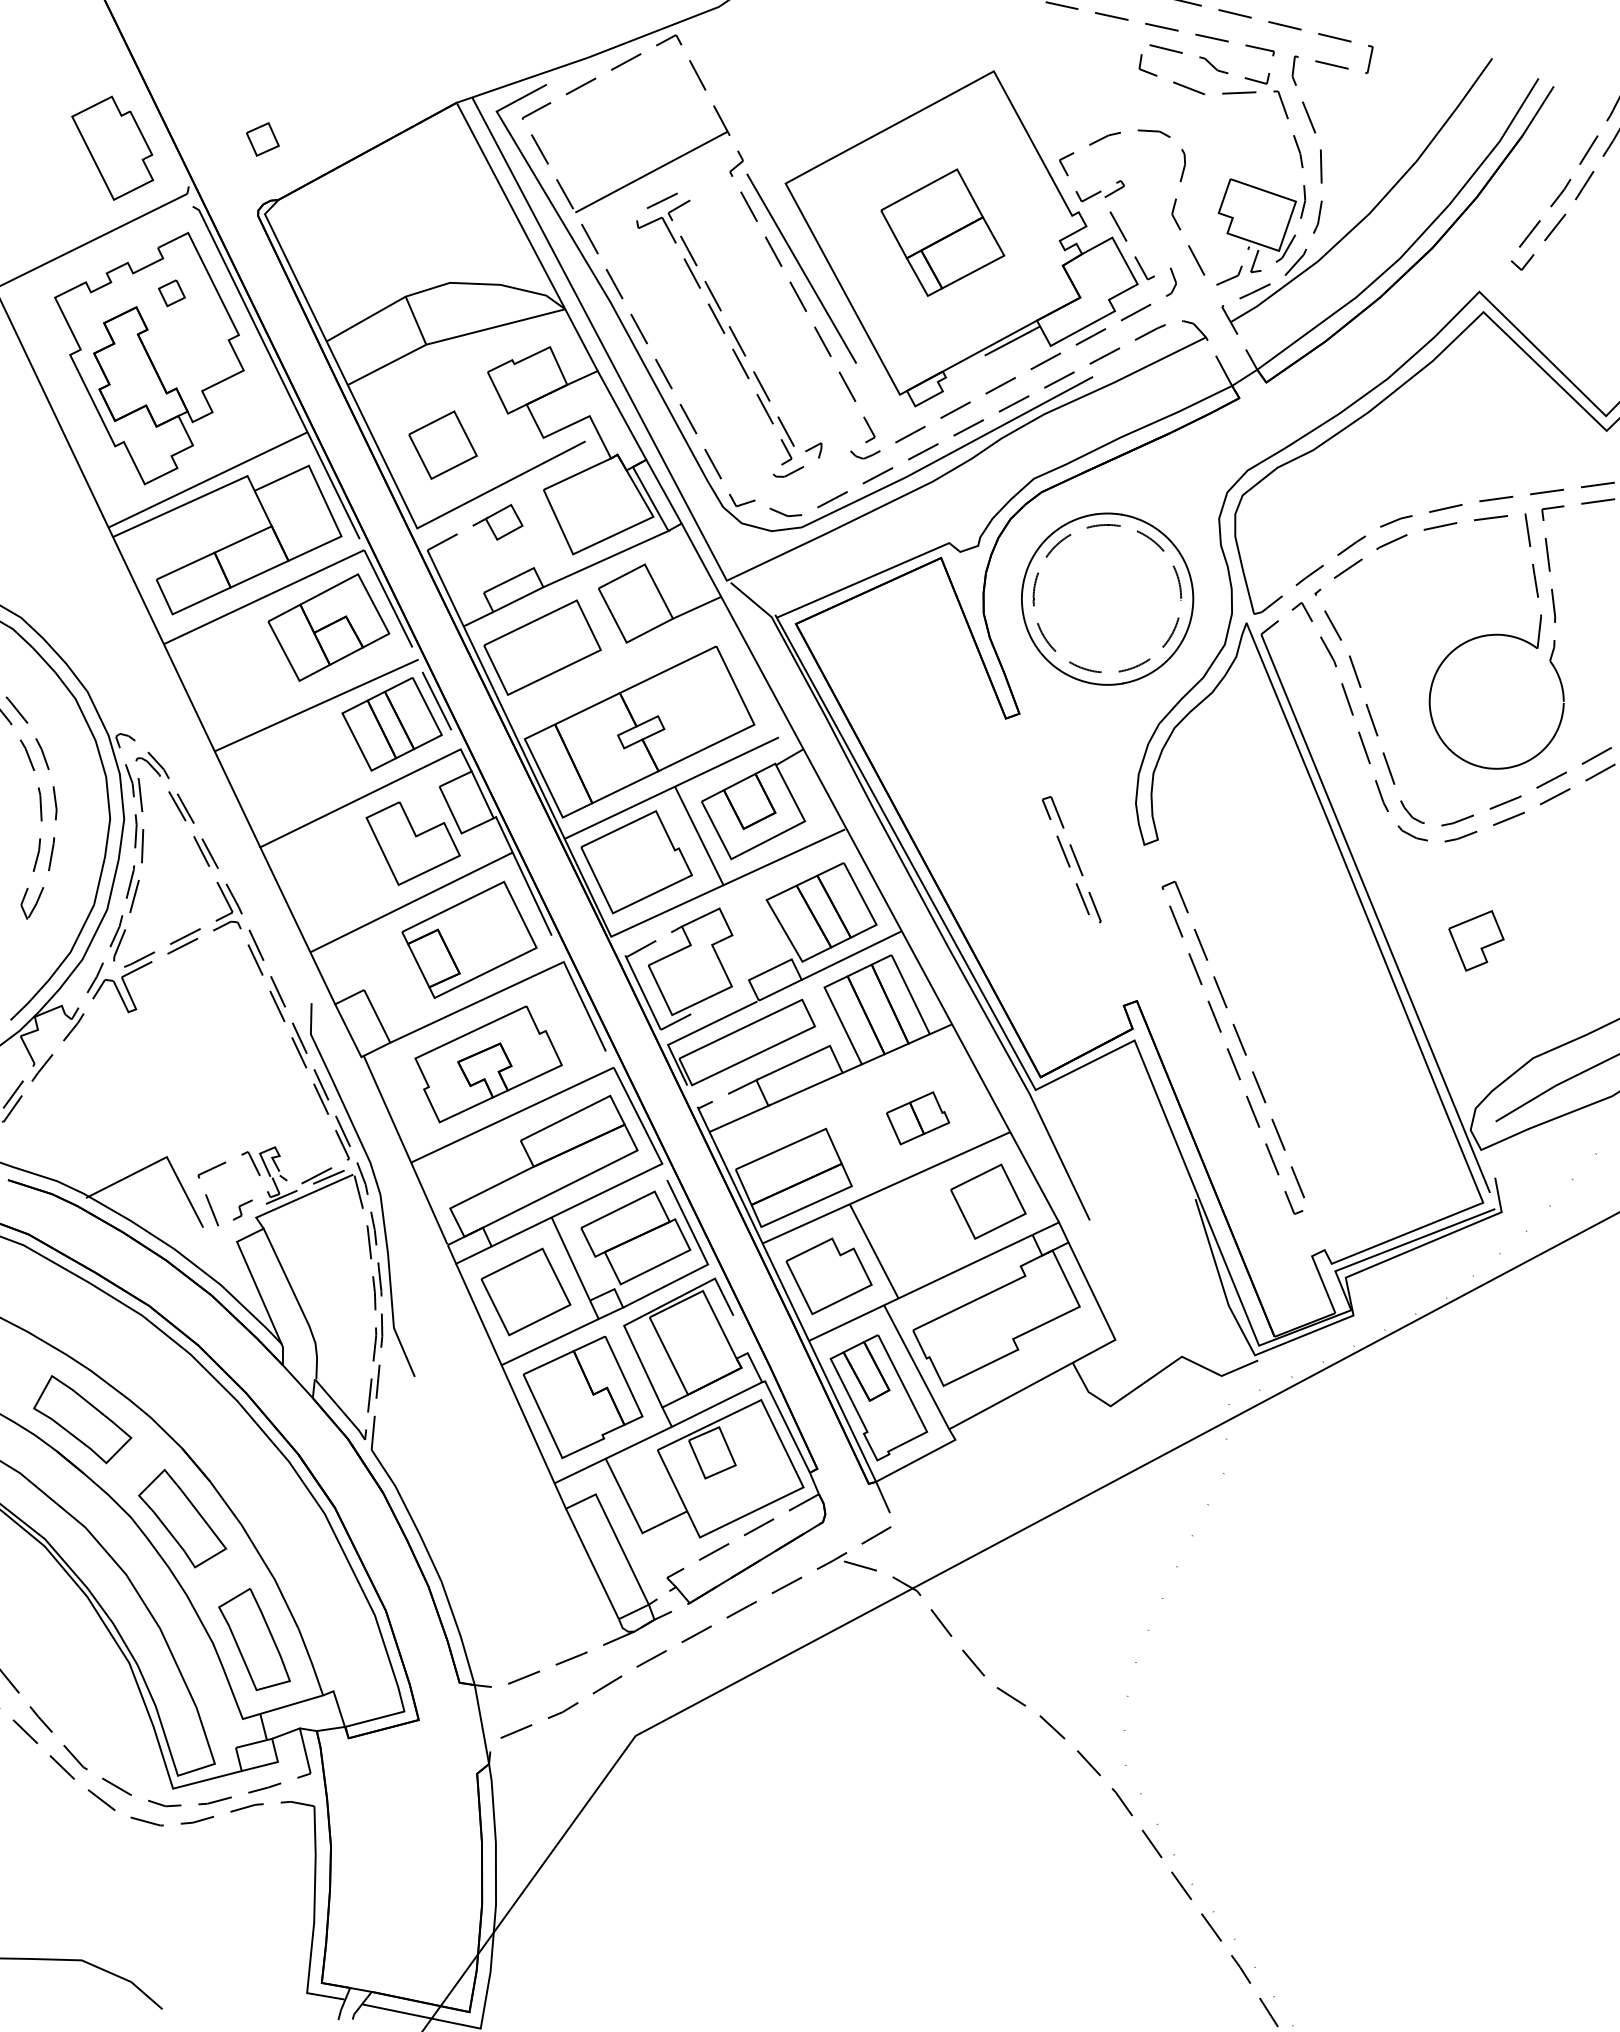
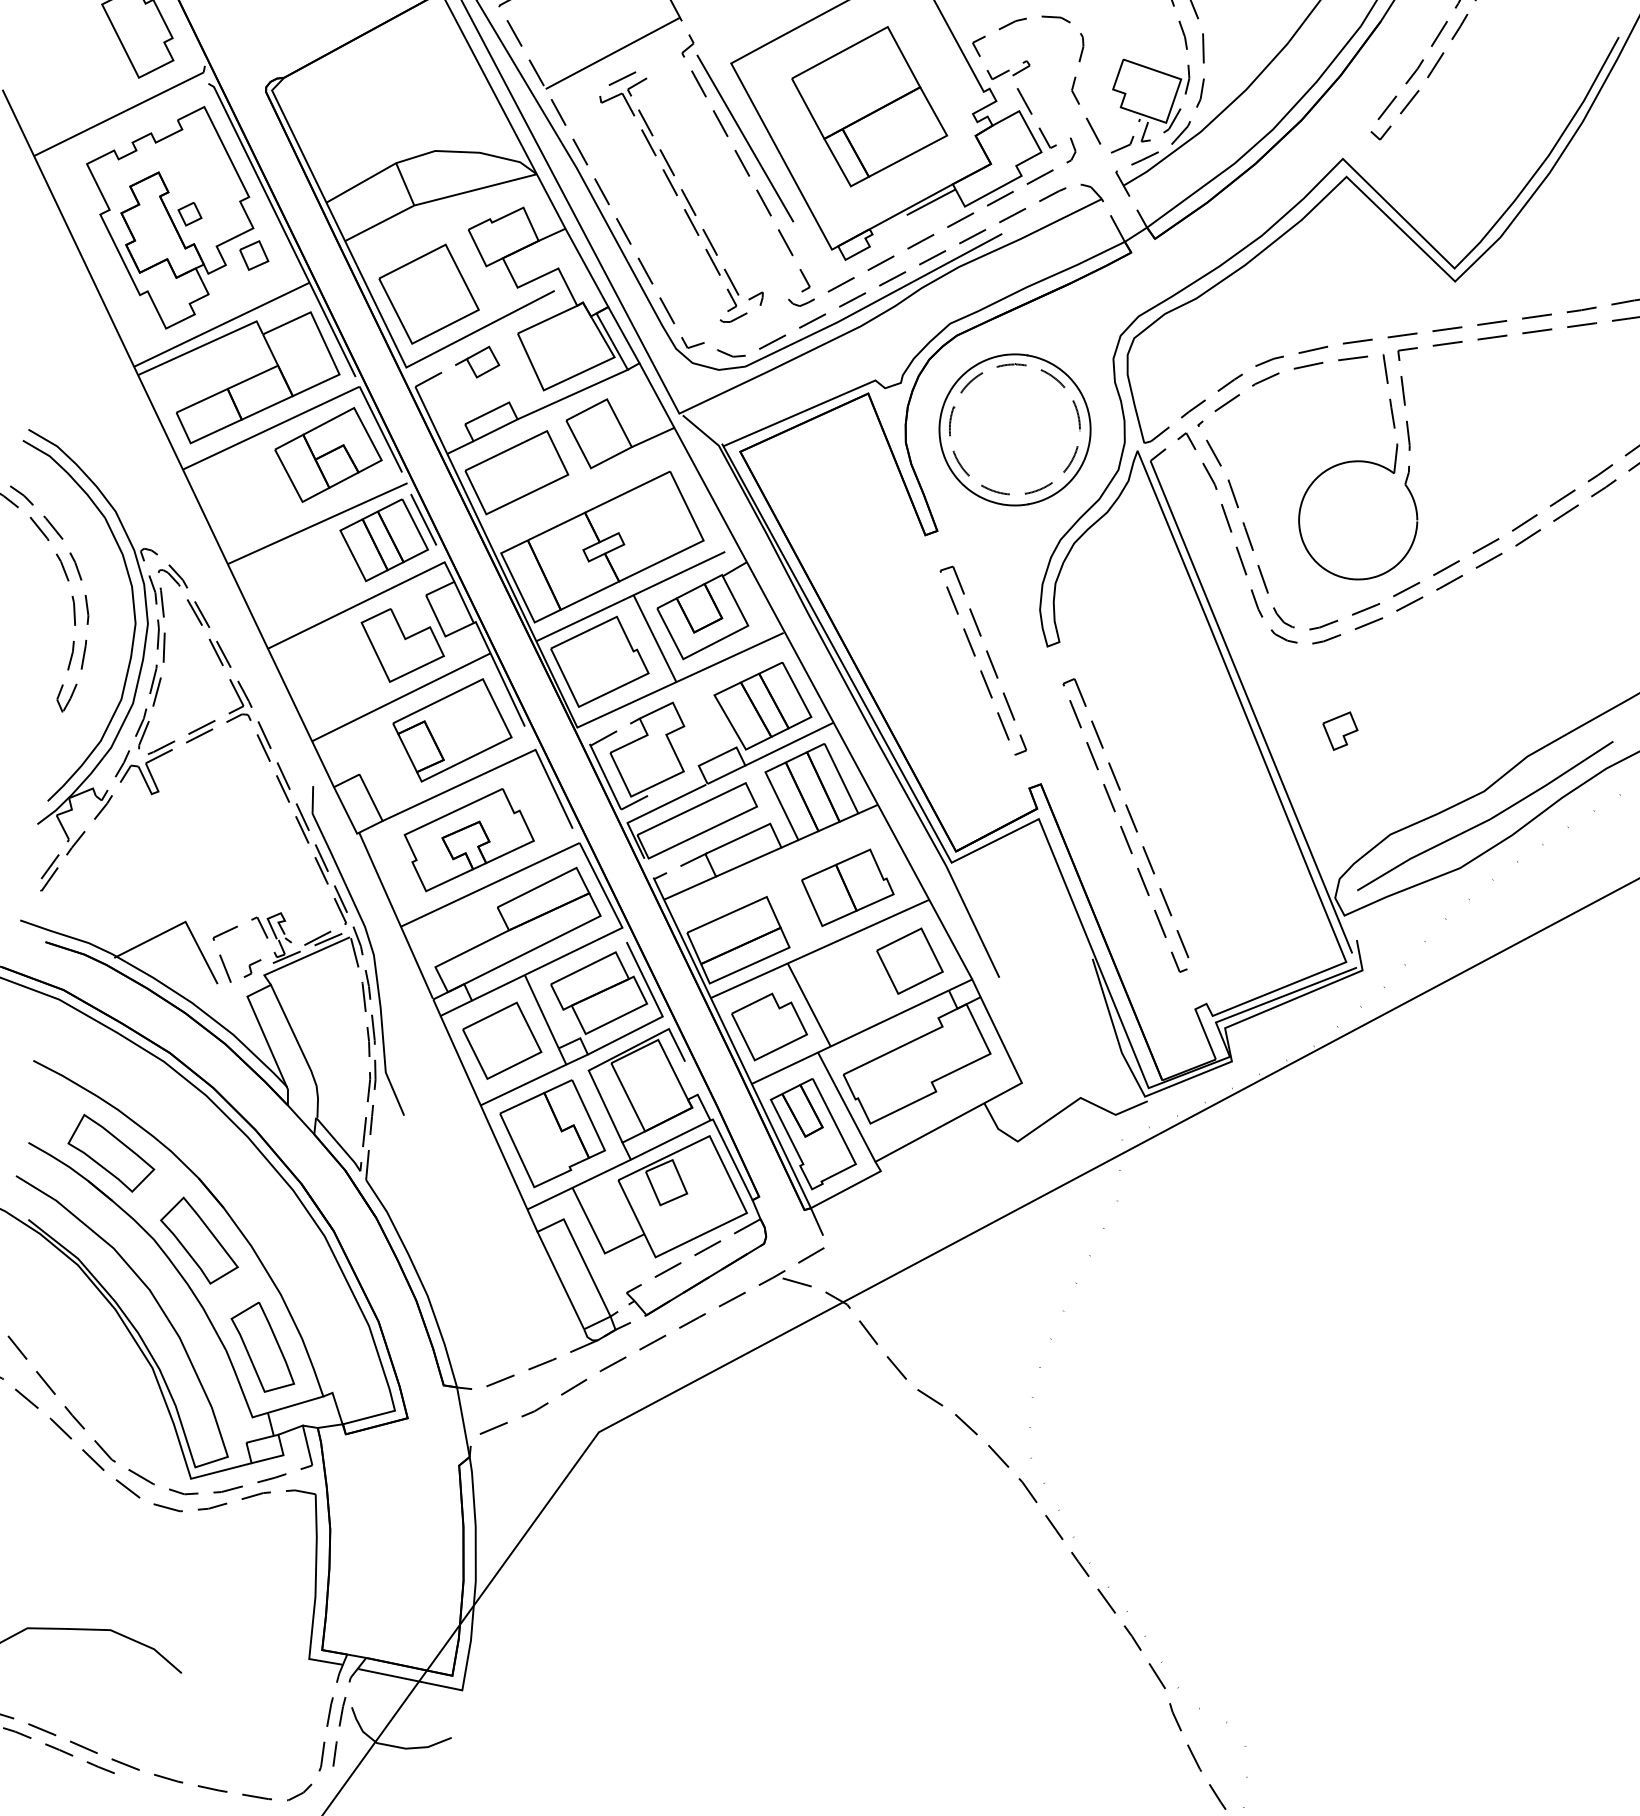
part: (263, 139) -> (254, 255), moved
part: (942, 232) -> (869, 106), size x1.43
part: (171, 293) -> (189, 214), moved
part: (442, 444) -> (428, 293), size x1.67
part: (1071, 860) -> (983, 660), size x1.67
part: (1476, 940) -> (1340, 730), size x0.71
part: (917, 1118) -> (847, 887), size x1.67

